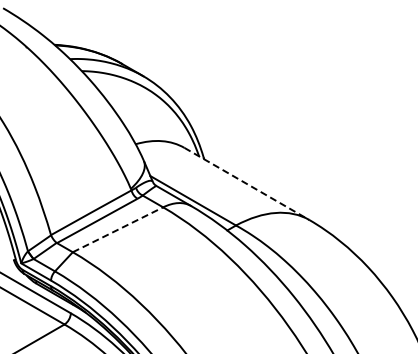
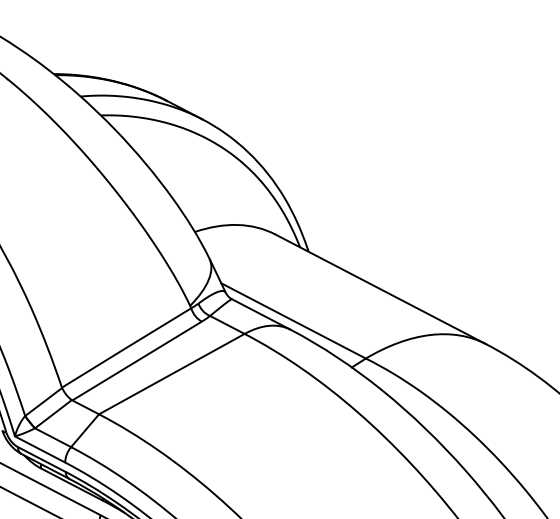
line: (247, 184) -> (381, 290), dashed -> solid
line: (118, 229) -> (172, 373), dashed -> solid

